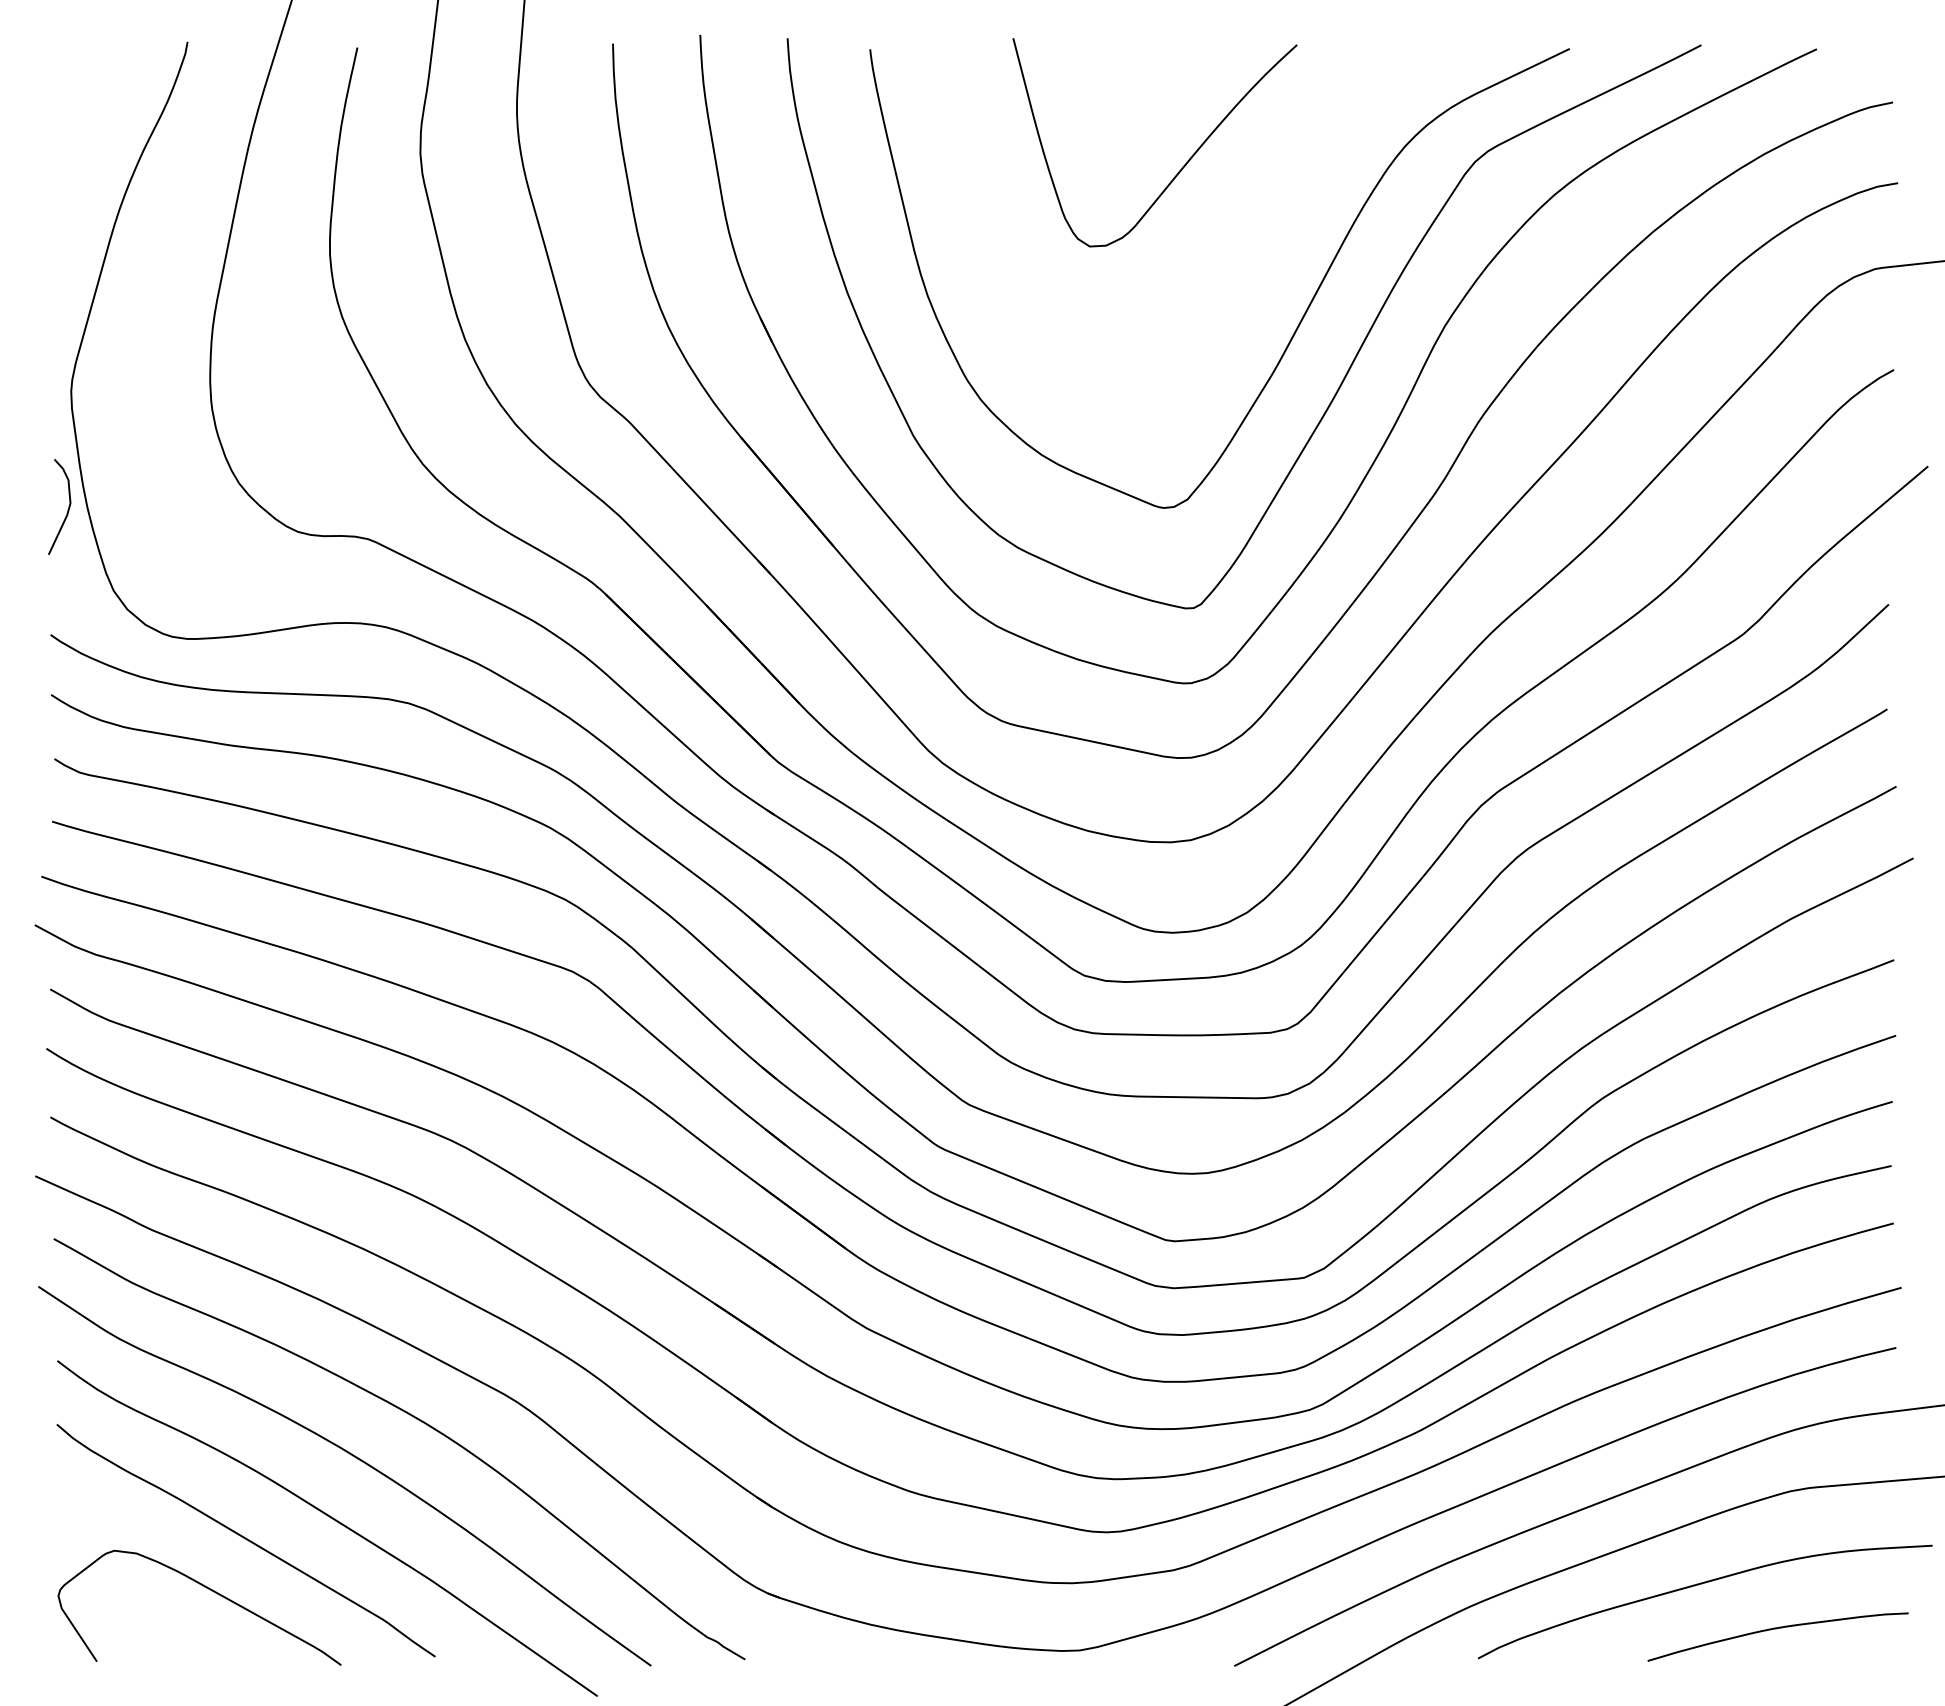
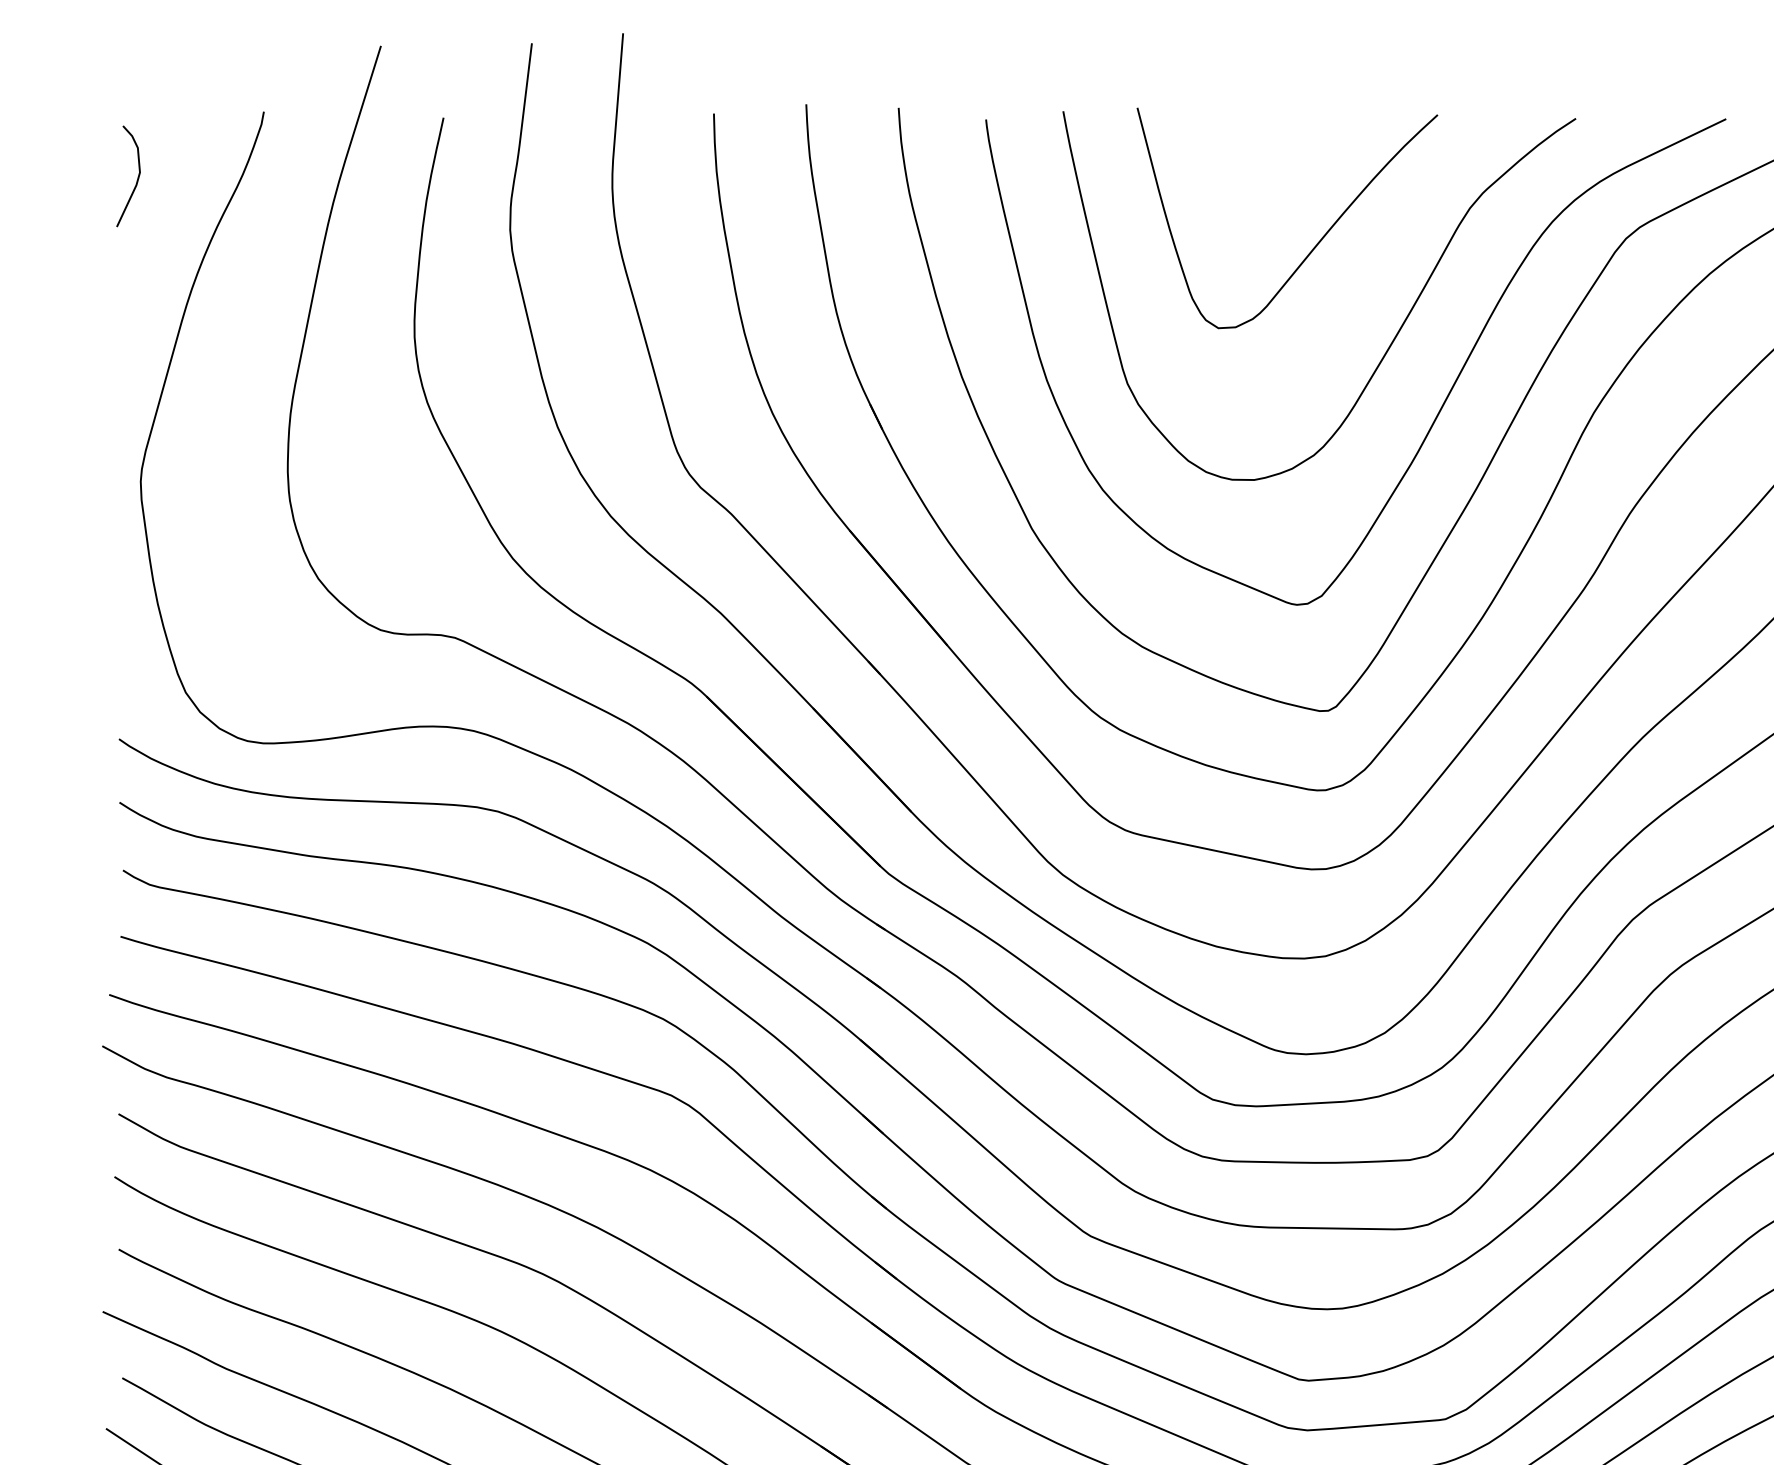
curve: (1255, 255) -> (1393, 337), added
curve: (67, 509) -> (136, 179), moved

